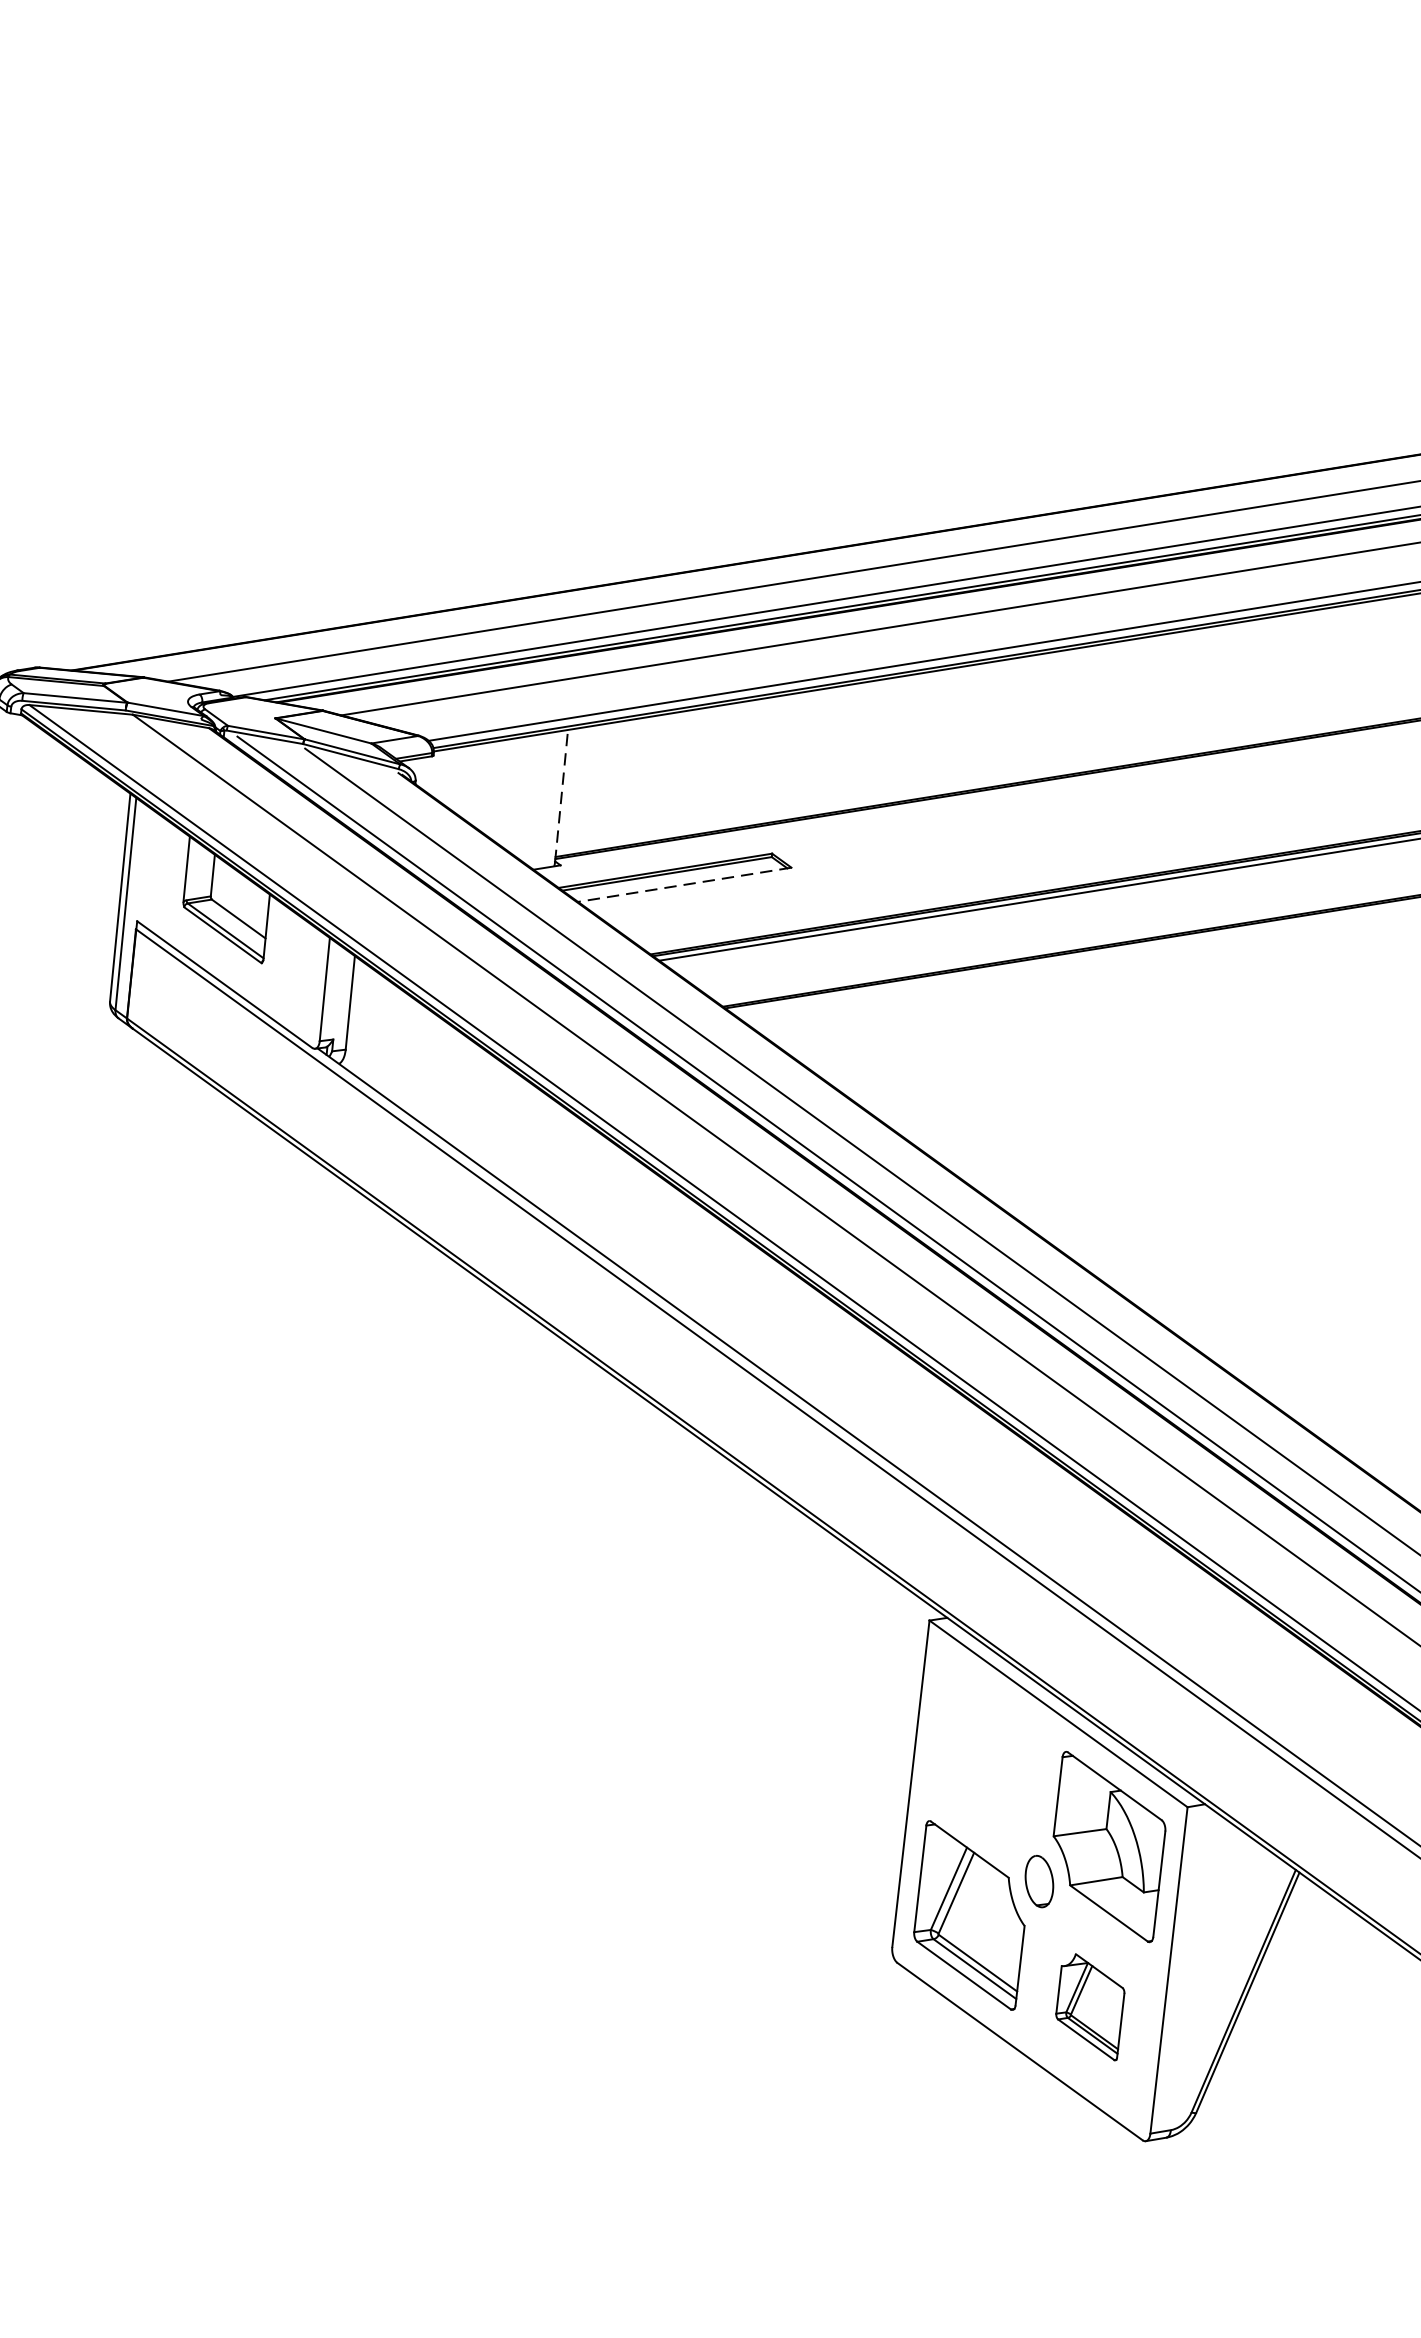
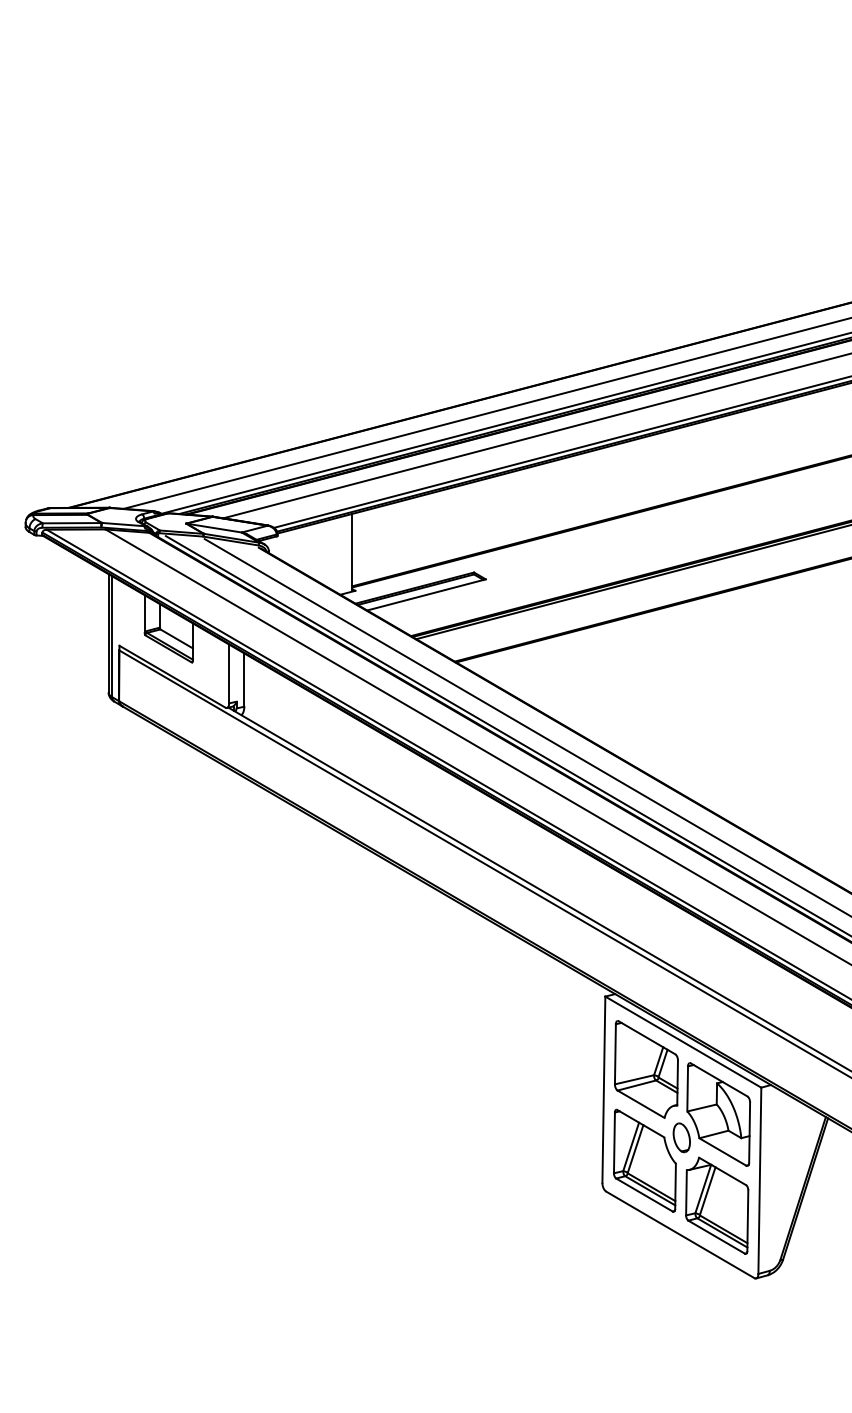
line: (562, 795) -> (352, 551), dashed -> solid
line: (684, 885) -> (426, 595), dashed -> solid
part: (989, 1755) -> (646, 1069), added
part: (1090, 2006) -> (717, 1205), size x1.67

